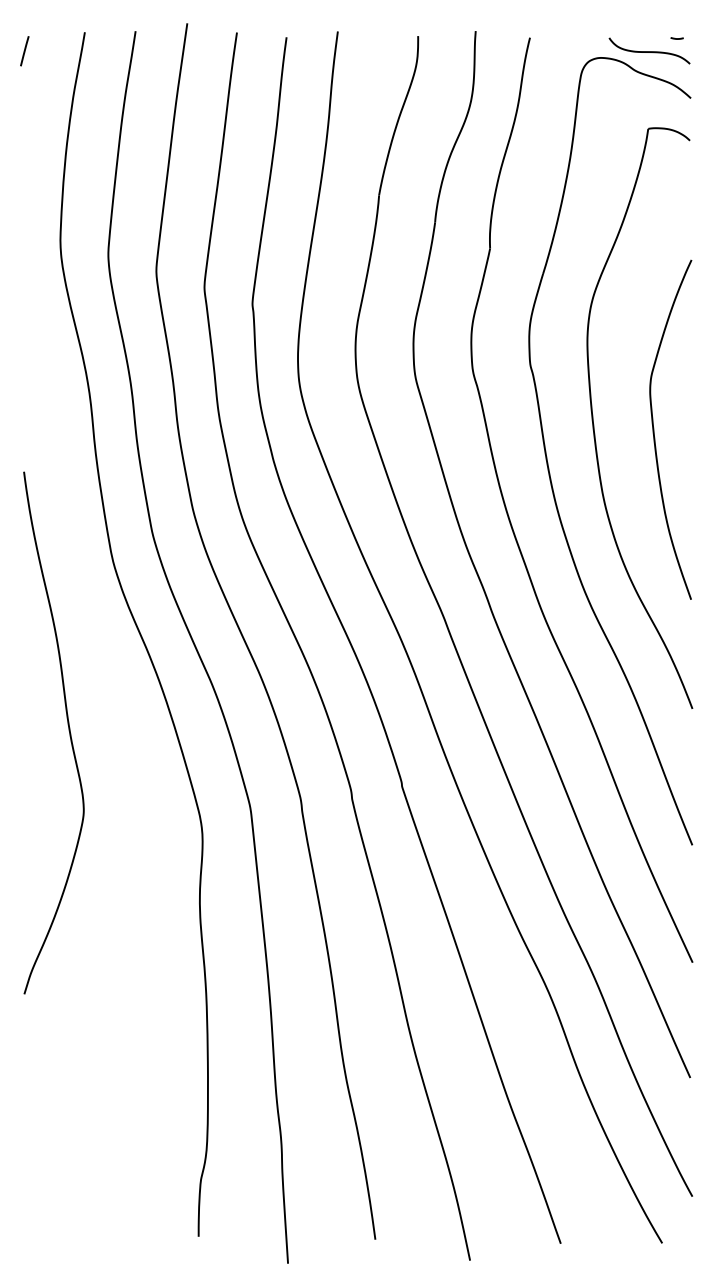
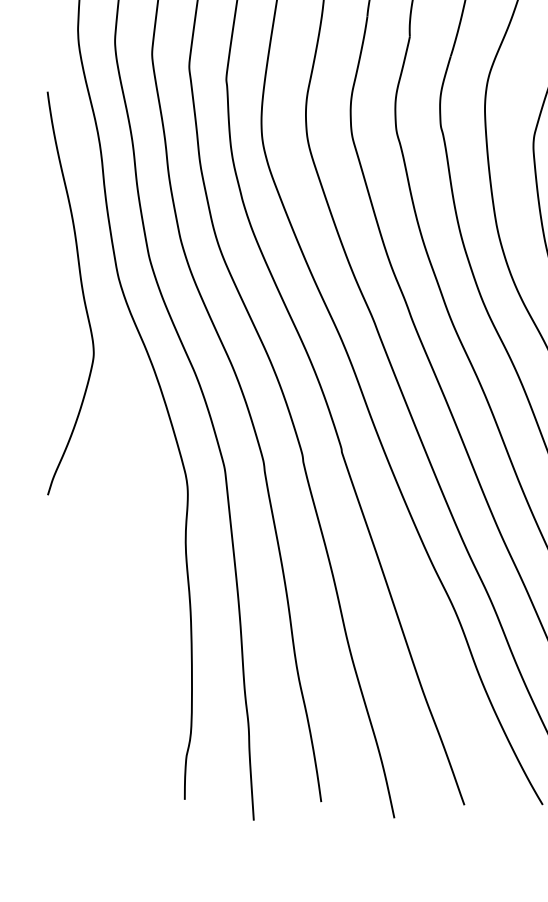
curve: (68, 730) -> (81, 291), moved

